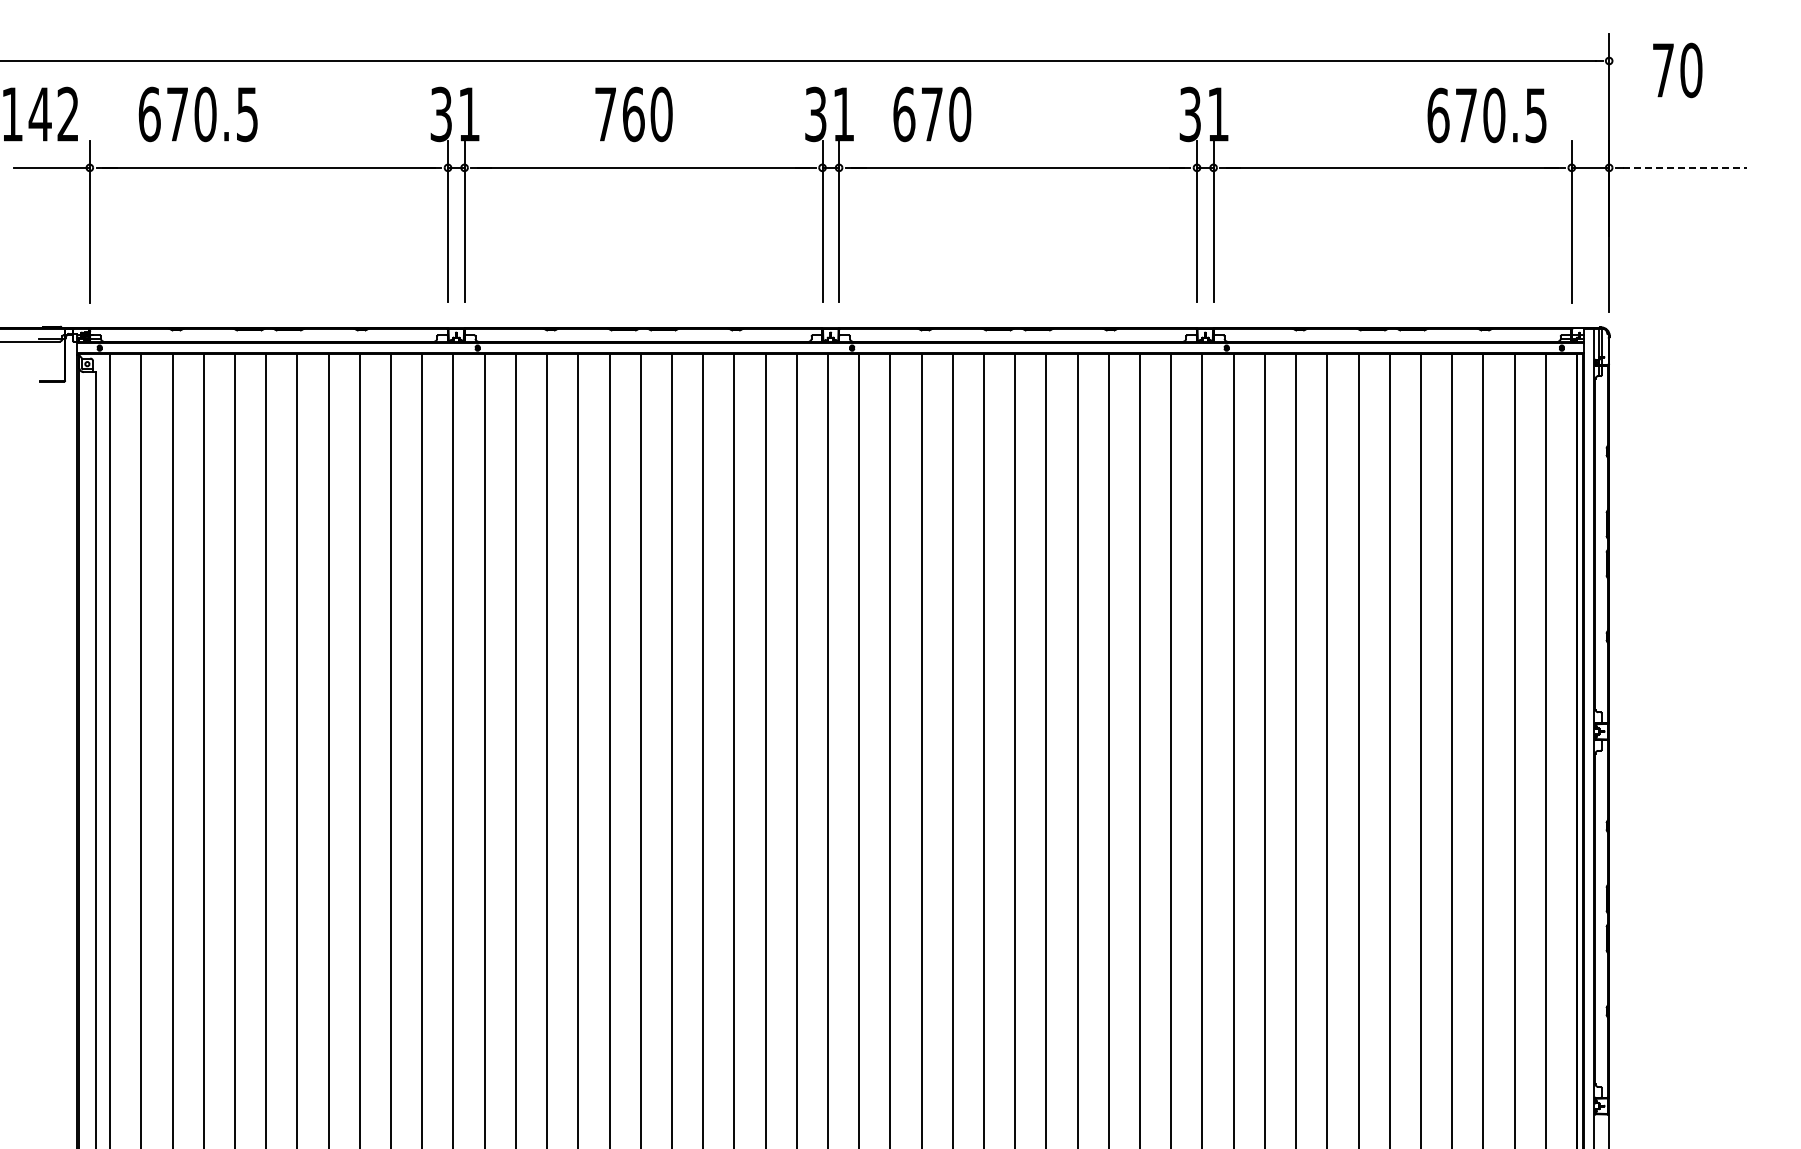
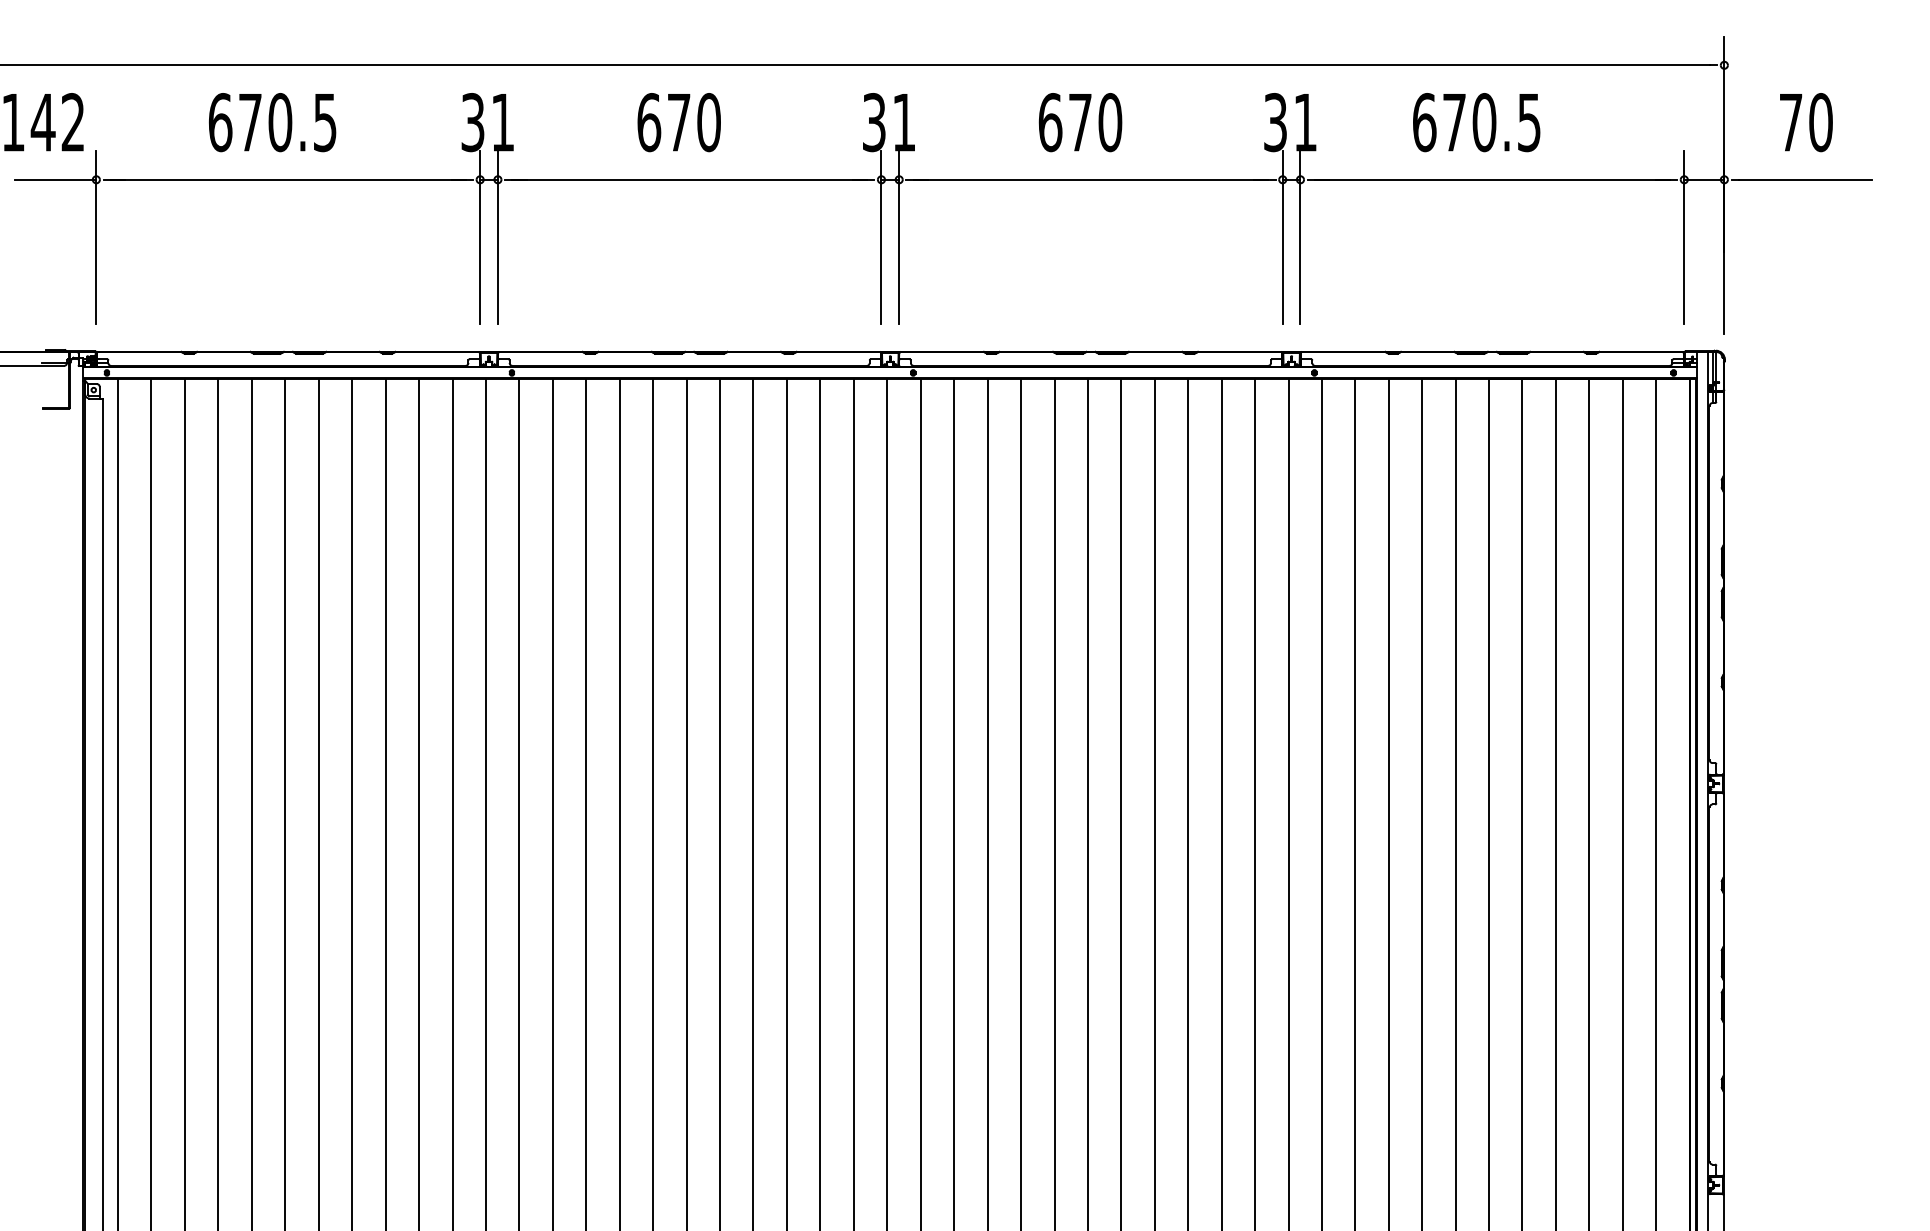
text: (1677, 70) -> (1806, 122), moved
text: (197, 114) -> (271, 122), moved
text: (619, 114) -> (663, 122), 760 -> 670
text: (932, 114) -> (1080, 122), moved
text: (1486, 115) -> (1476, 122), moved
line: (1685, 167) -> (1806, 179), dashed -> solid

